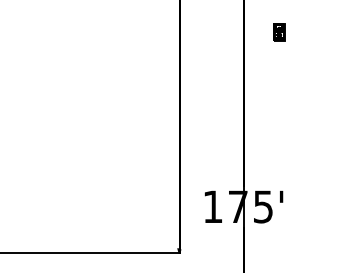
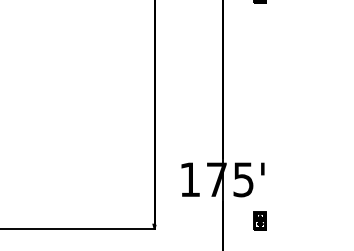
part: (279, 245) -> (260, 220), added

